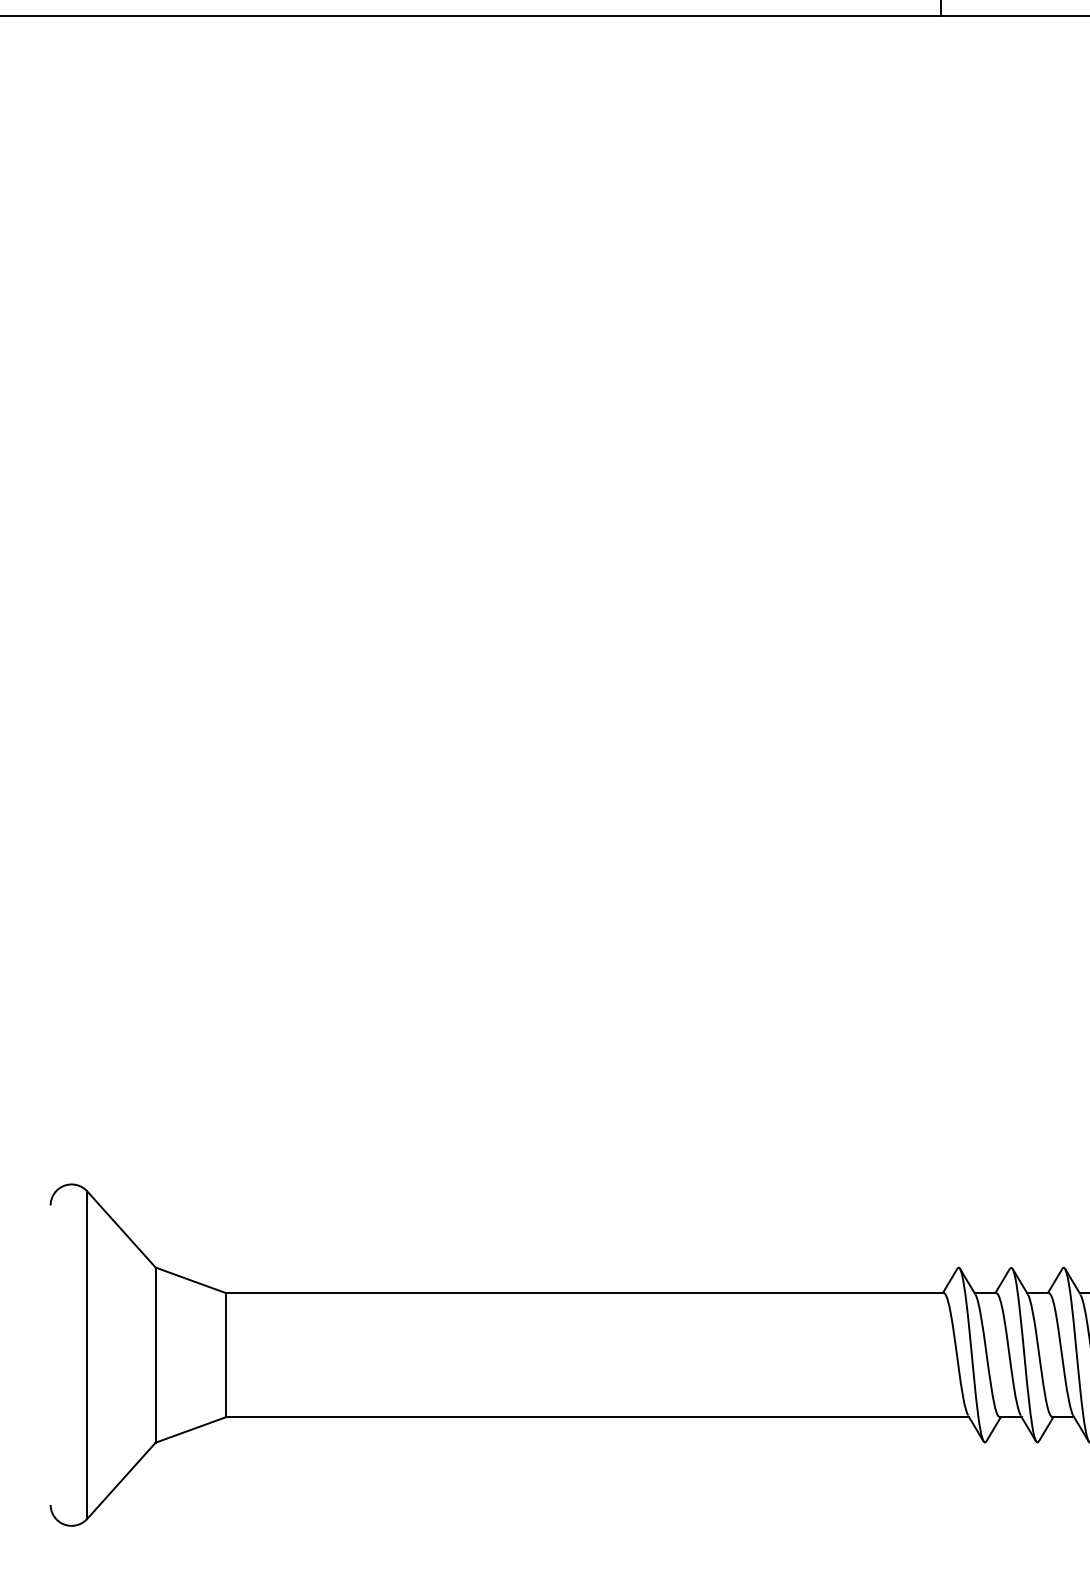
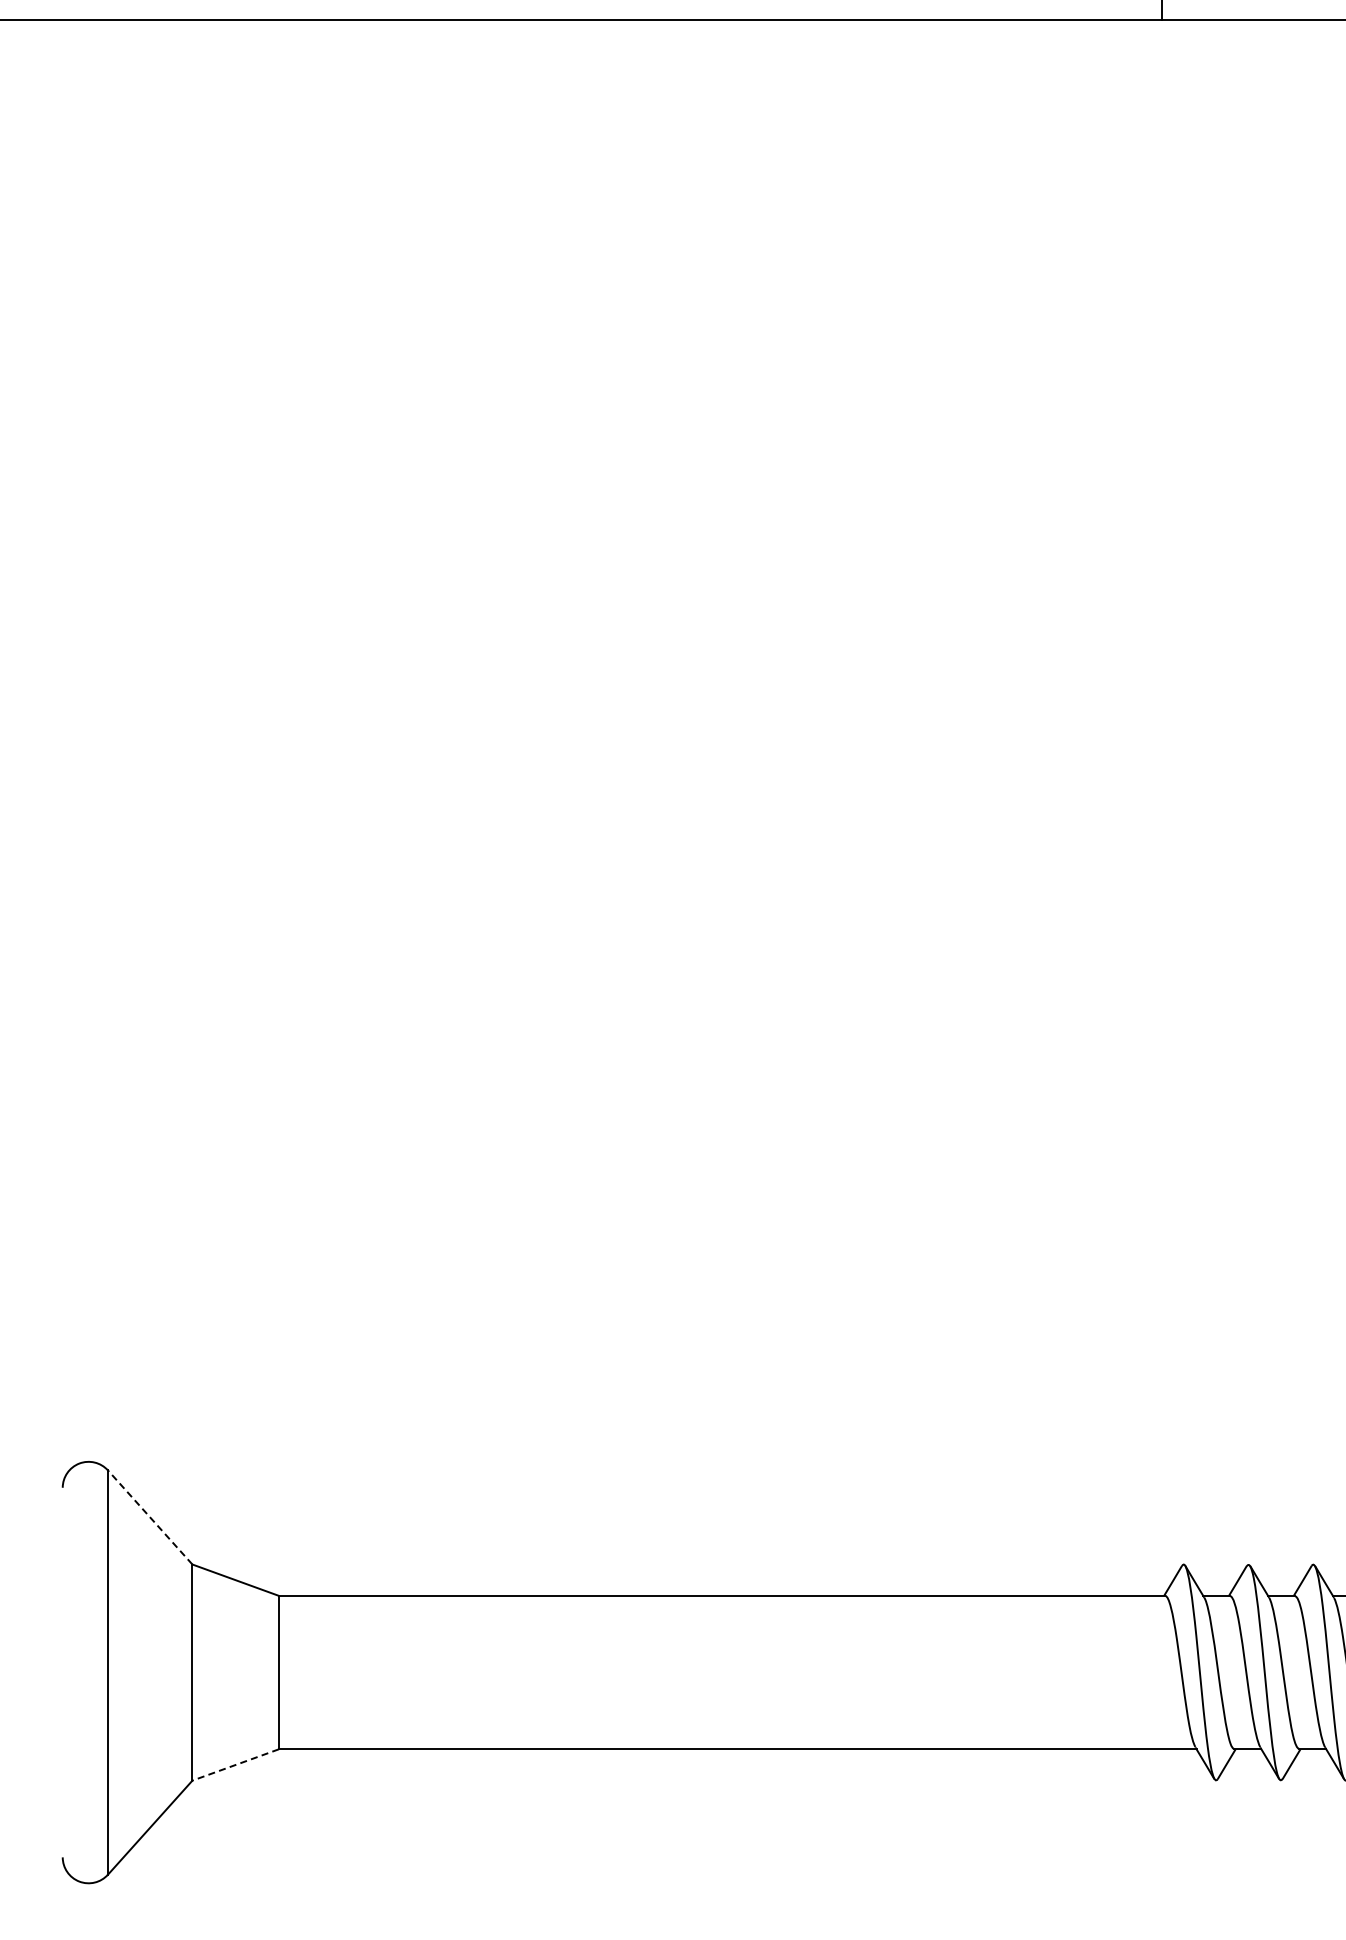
line: (120, 1229) -> (149, 1517), solid -> dashed
line: (190, 1429) -> (235, 1764), solid -> dashed

